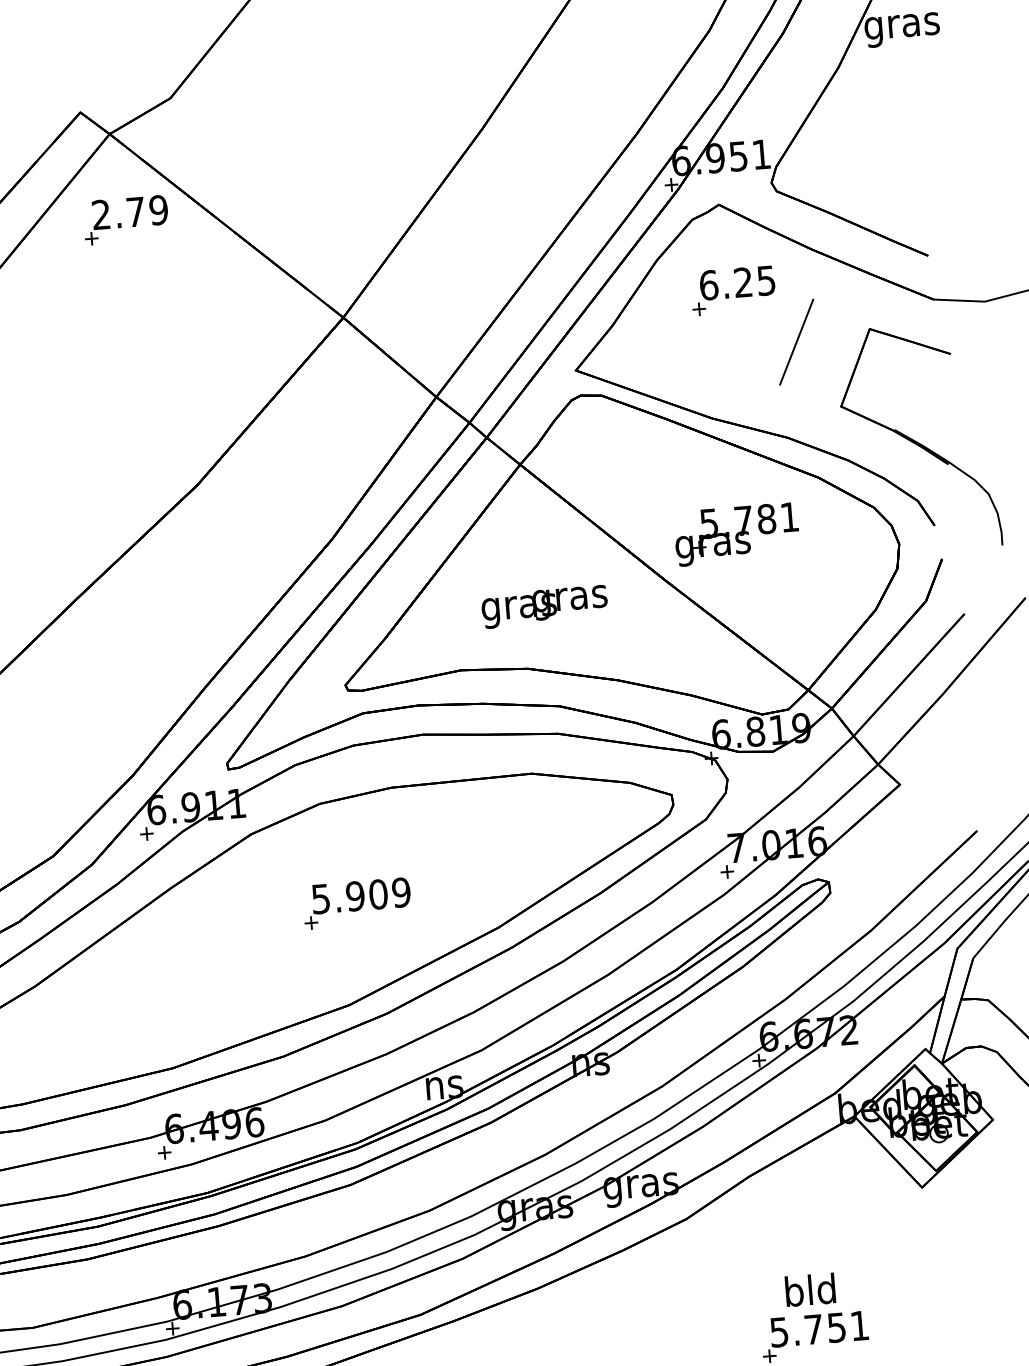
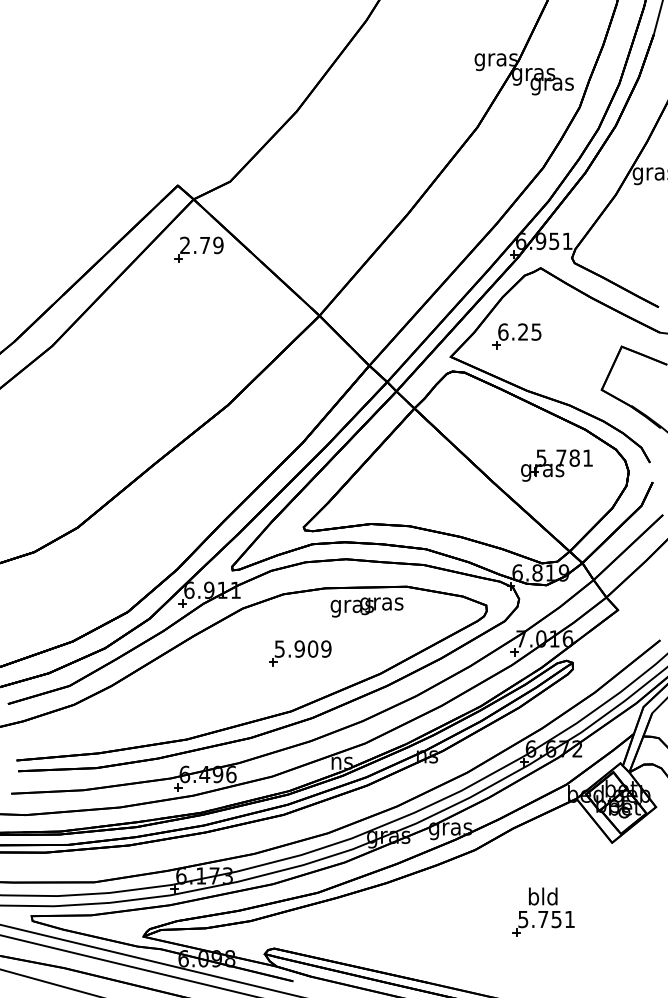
part: (732, 291) -> (516, 336), moved
line: (795, 341) -> (578, 350), removed
part: (736, 534) -> (556, 465), moved
text: (543, 607) -> (366, 607), moved

